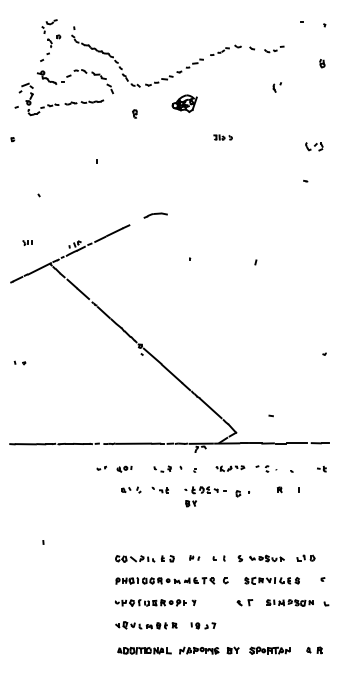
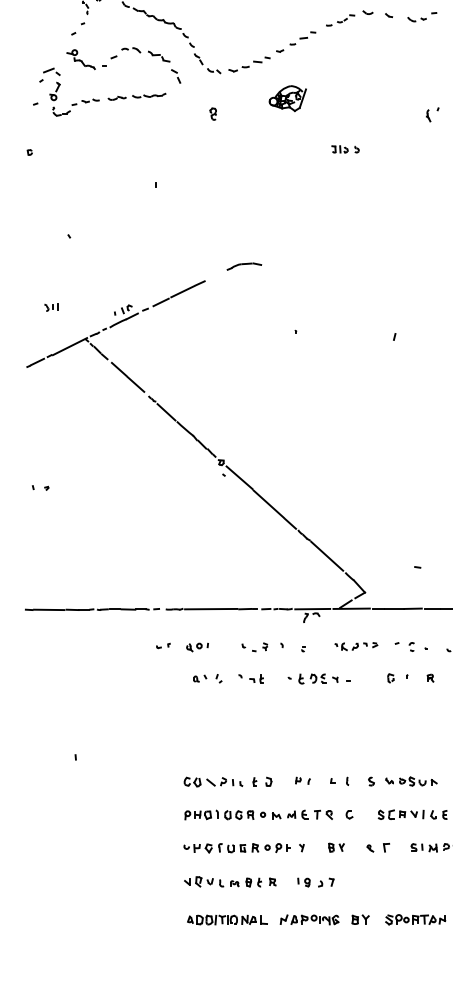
part: (276, 87) -> (431, 114), moved
part: (242, 493) -> (397, 677), moved
part: (190, 503) -> (335, 847), moved

